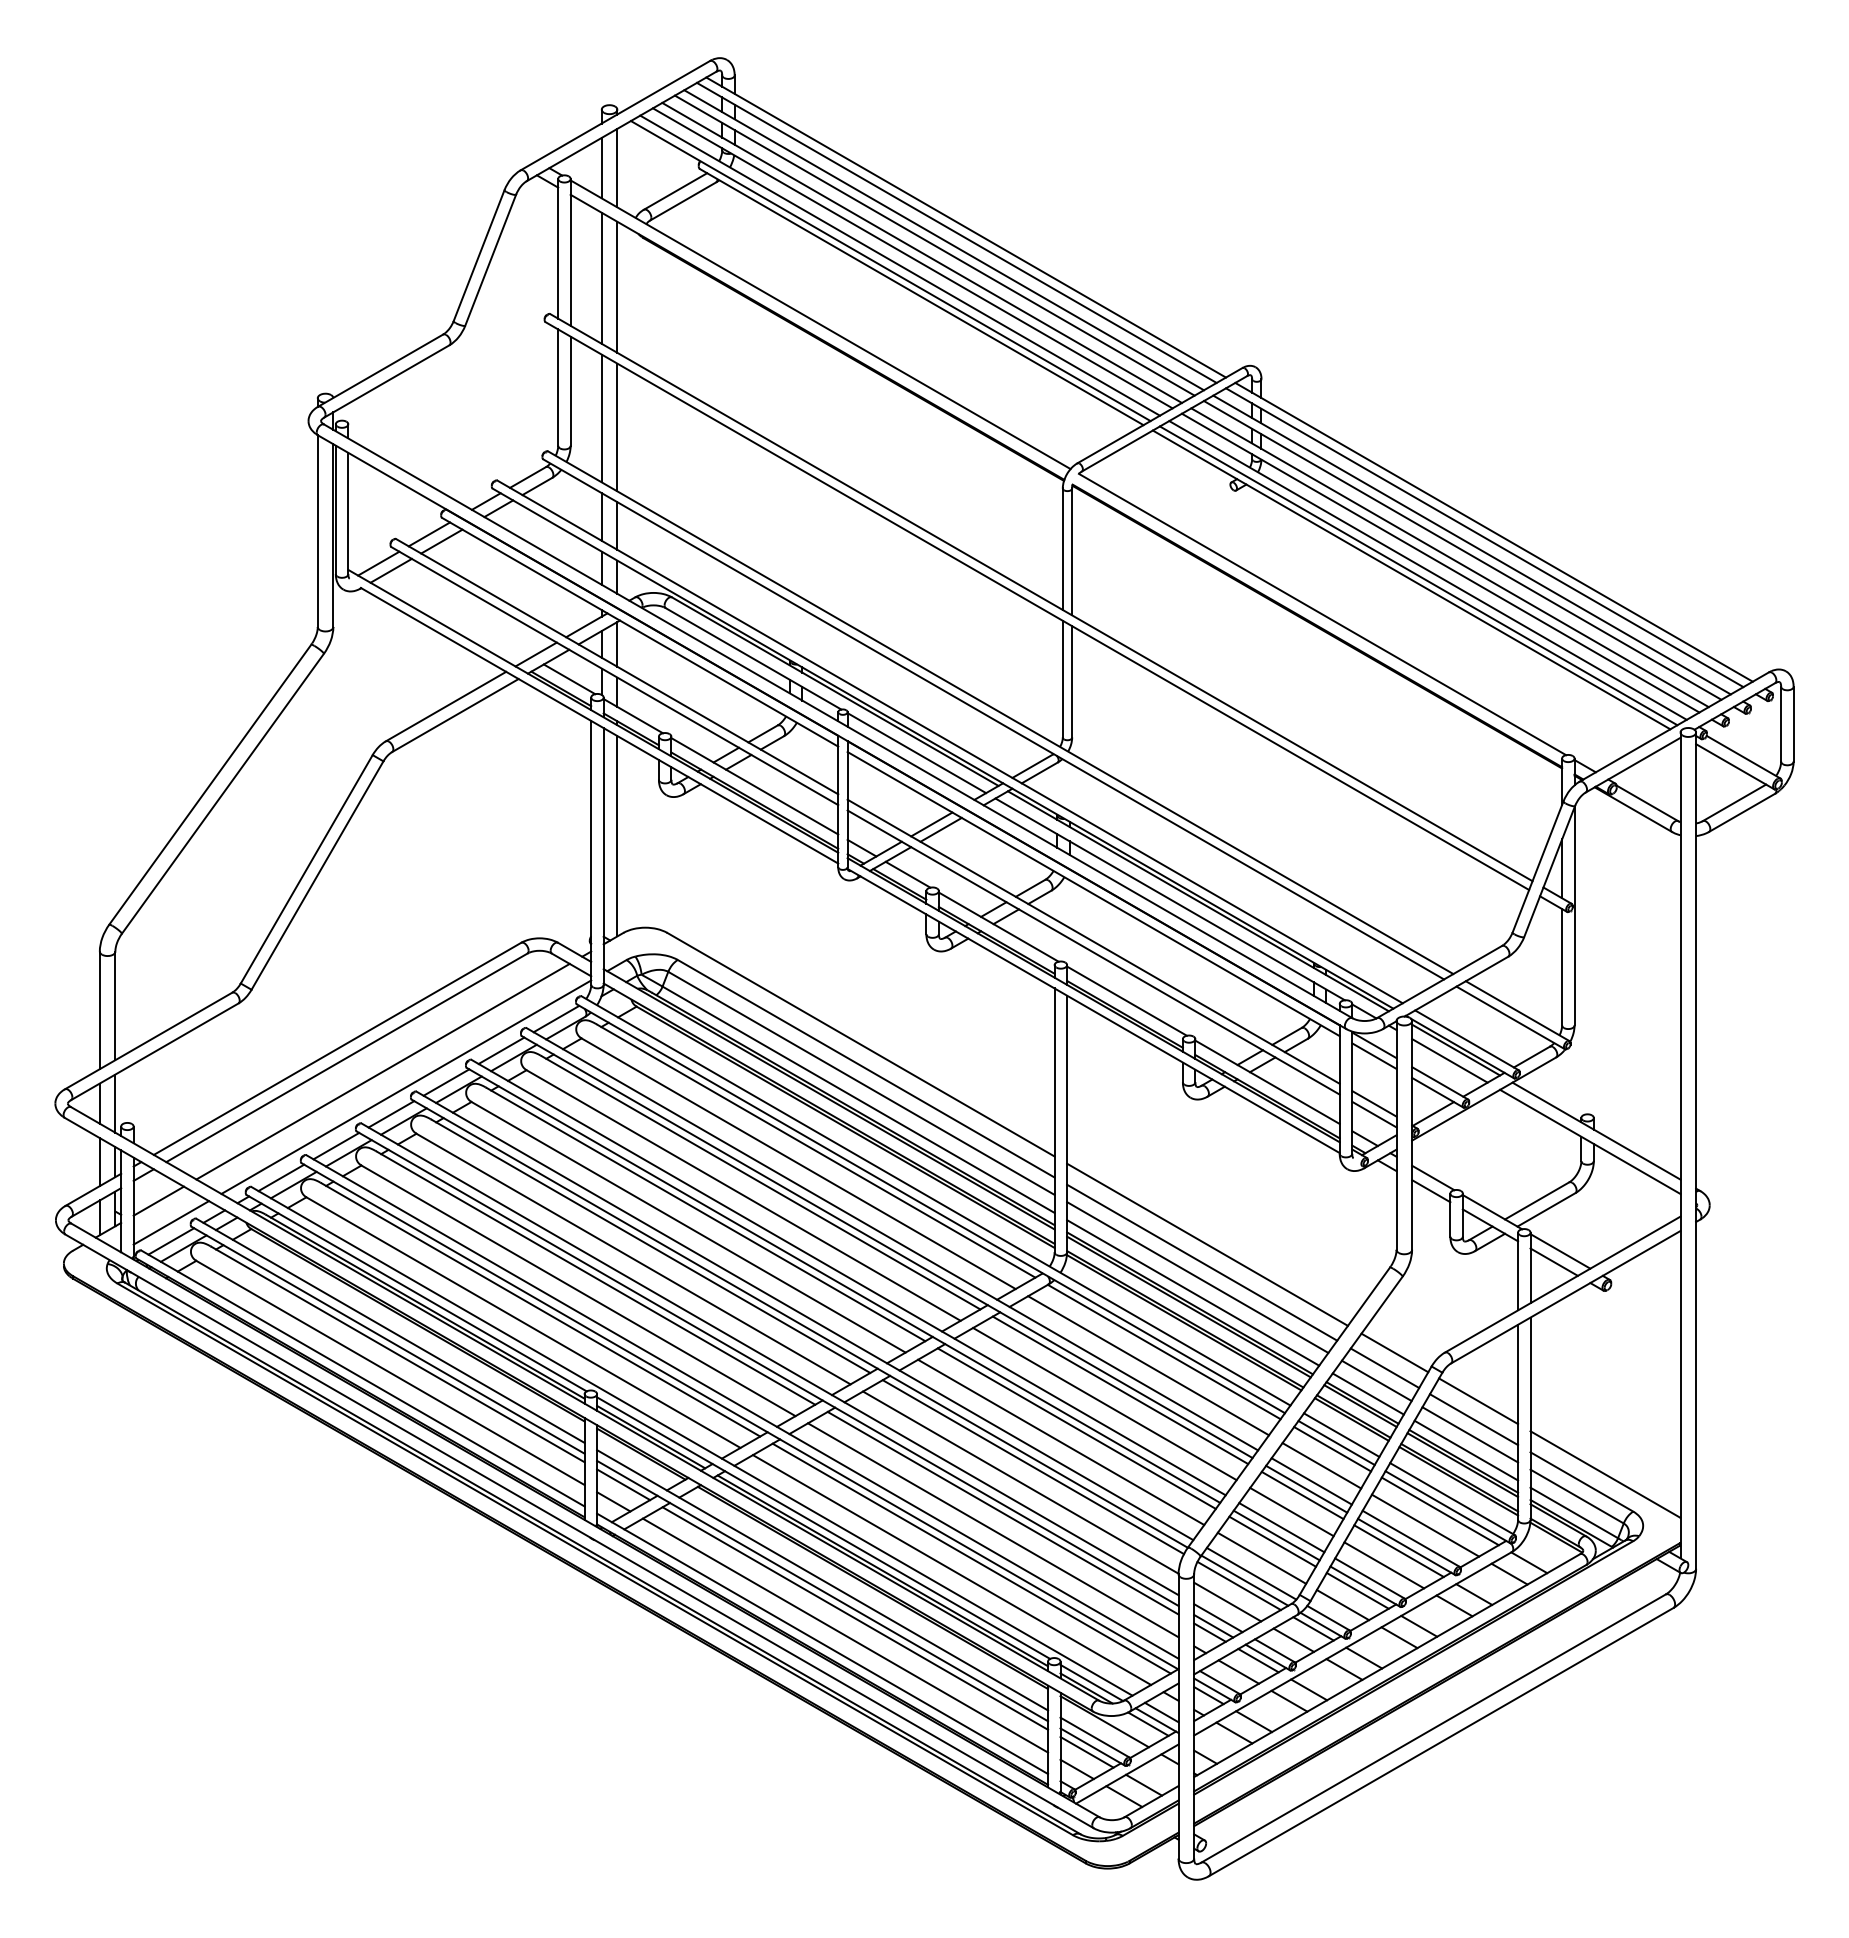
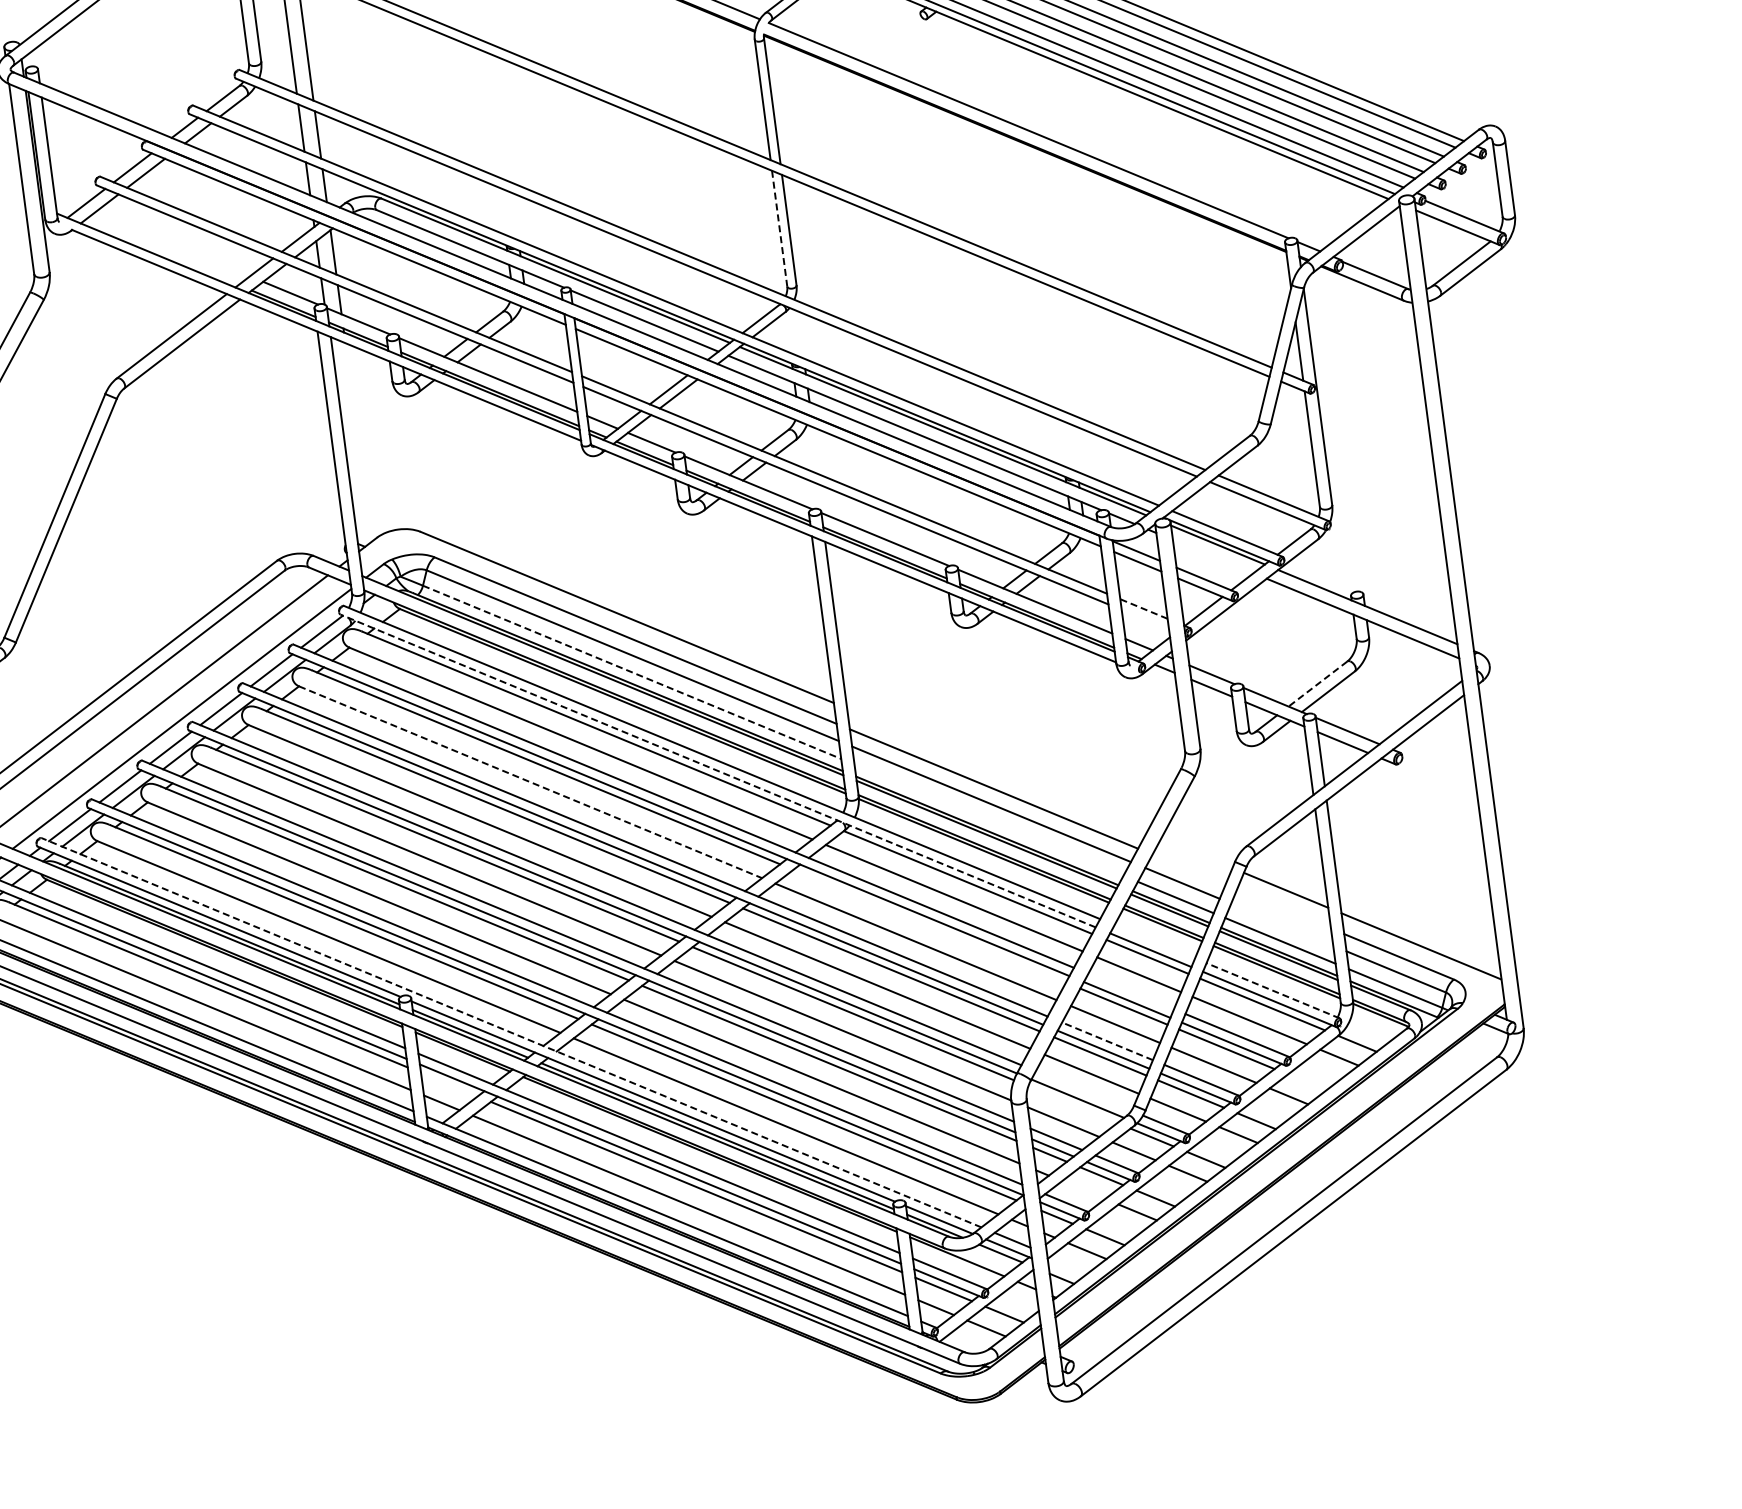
line: (1062, 679) -> (779, 229), solid -> dashed
line: (617, 836) -> (358, 442), removed
line: (1449, 1060) -> (1212, 556), removed
line: (859, 1100) -> (633, 672), solid -> dashed
line: (1374, 1103) -> (1144, 608), solid -> dashed
line: (1374, 1114) -> (1145, 619), removed
line: (743, 1195) -> (530, 782), solid -> dashed
line: (1537, 1200) -> (1318, 683), solid -> dashed
line: (930, 1208) -> (717, 770), solid -> dashed
line: (1207, 1244) -> (996, 770), removed
line: (1193, 1292) -> (989, 819), removed
line: (1394, 1352) -> (1196, 852), removed
line: (1384, 1368) -> (1188, 870), removed
line: (1120, 1390) -> (929, 926), removed
line: (1473, 1419) -> (1283, 909), removed
line: (1341, 1434) -> (1154, 941), removed
line: (1470, 1434) -> (1282, 924), removed
line: (691, 1441) -> (511, 1032), solid -> dashed
line: (1311, 1481) -> (1130, 991), removed
line: (623, 1484) -> (449, 1084), removed
line: (1452, 1498) -> (1272, 990), solid -> dashed
line: (1281, 1527) -> (1107, 1041), solid -> dashed
line: (1251, 1573) -> (1083, 1090), removed
line: (1238, 1585) -> (1072, 1104), removed
line: (1474, 1594) -> (1307, 1082), removed
line: (1238, 1671) -> (1083, 1189), removed

